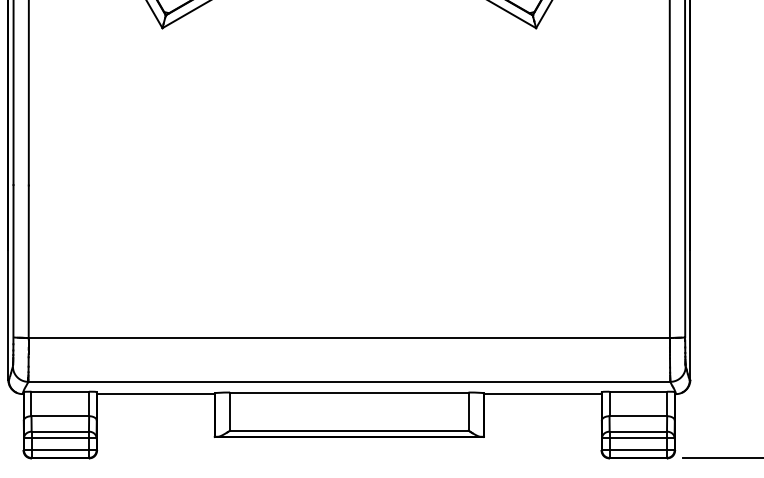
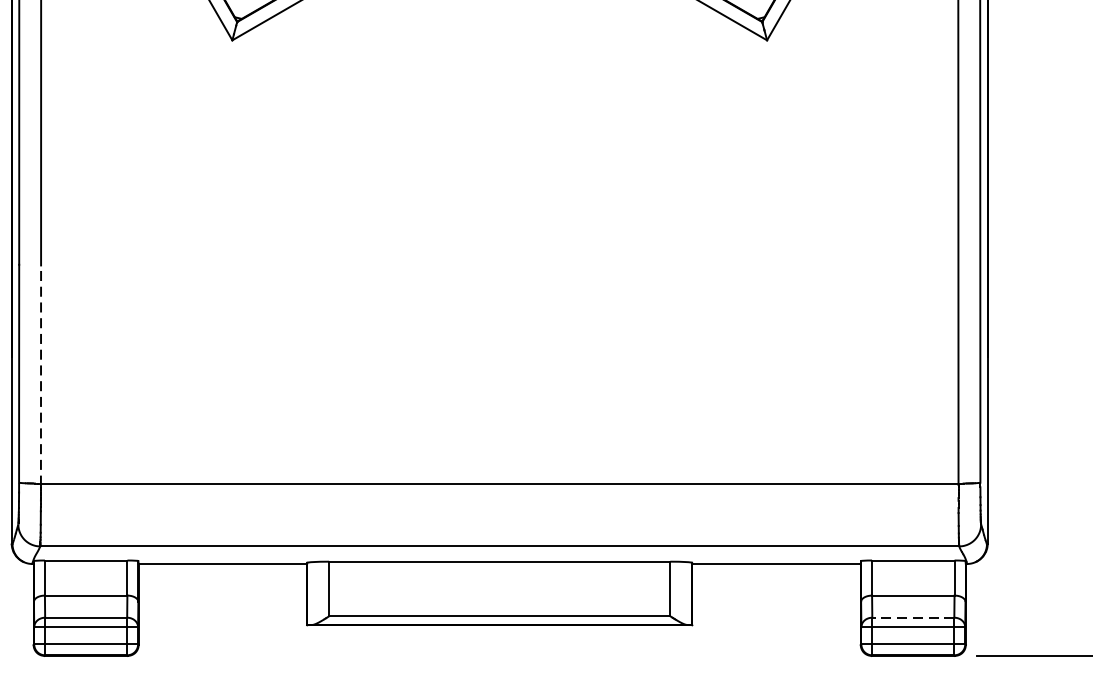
line: (28, 262) -> (40, 375), solid -> dashed
line: (638, 431) -> (913, 617), solid -> dashed

